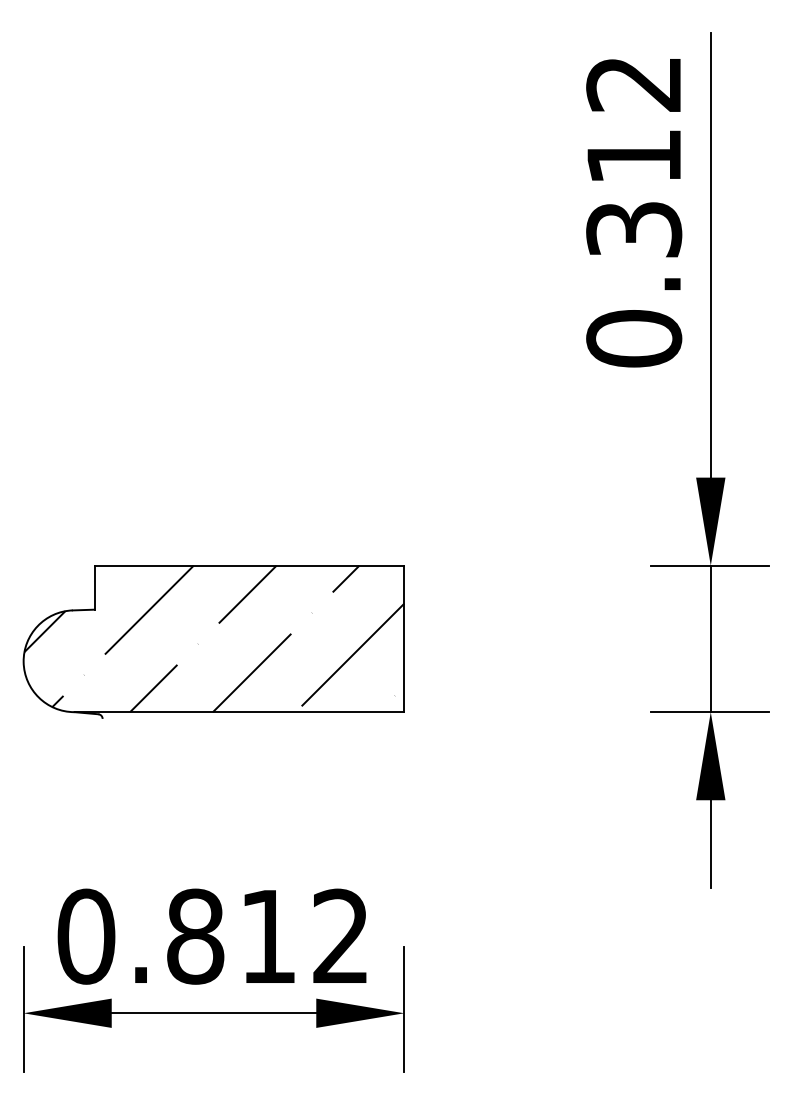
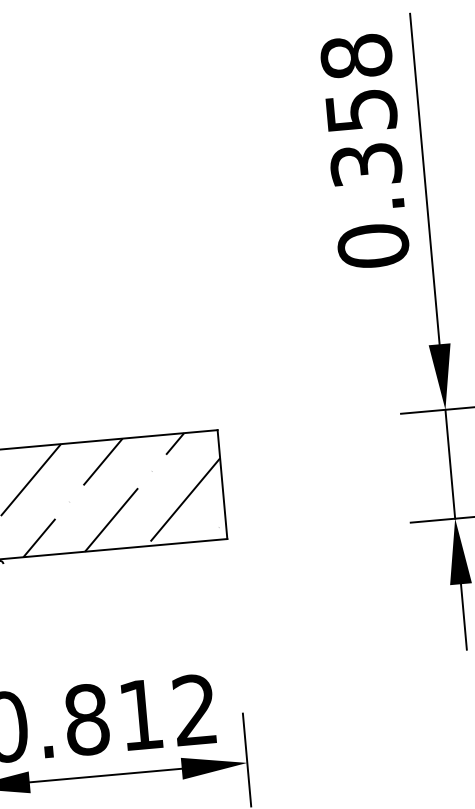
text: (634, 119) -> (359, 83), 0.312 -> 0.358

